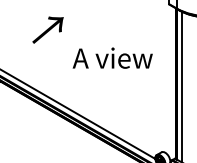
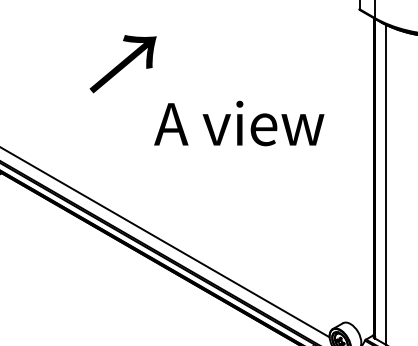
text: (47, 29) -> (122, 62), moved

